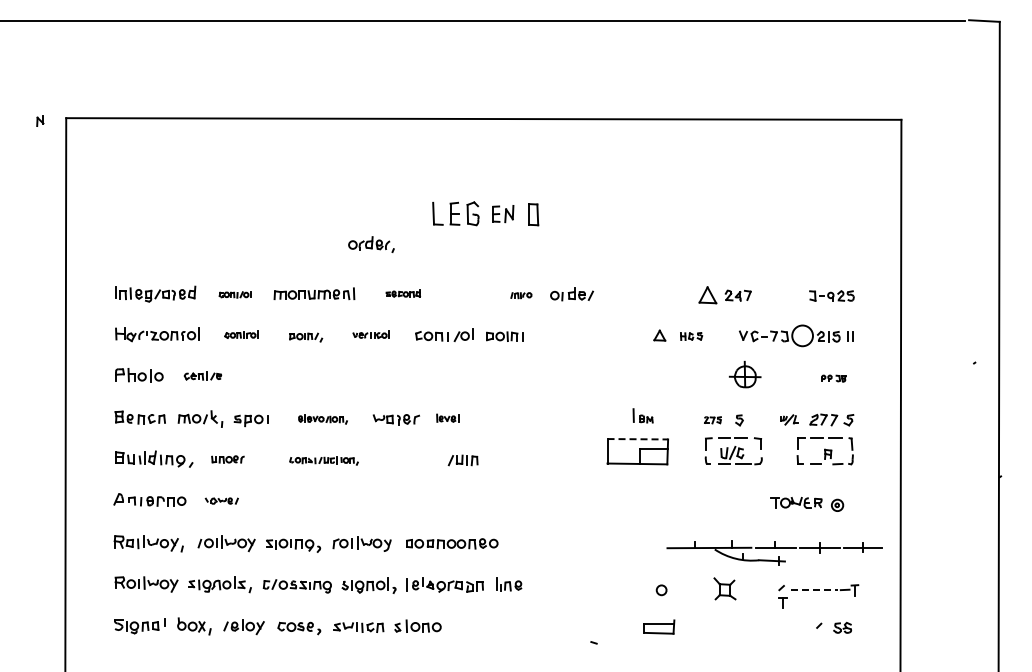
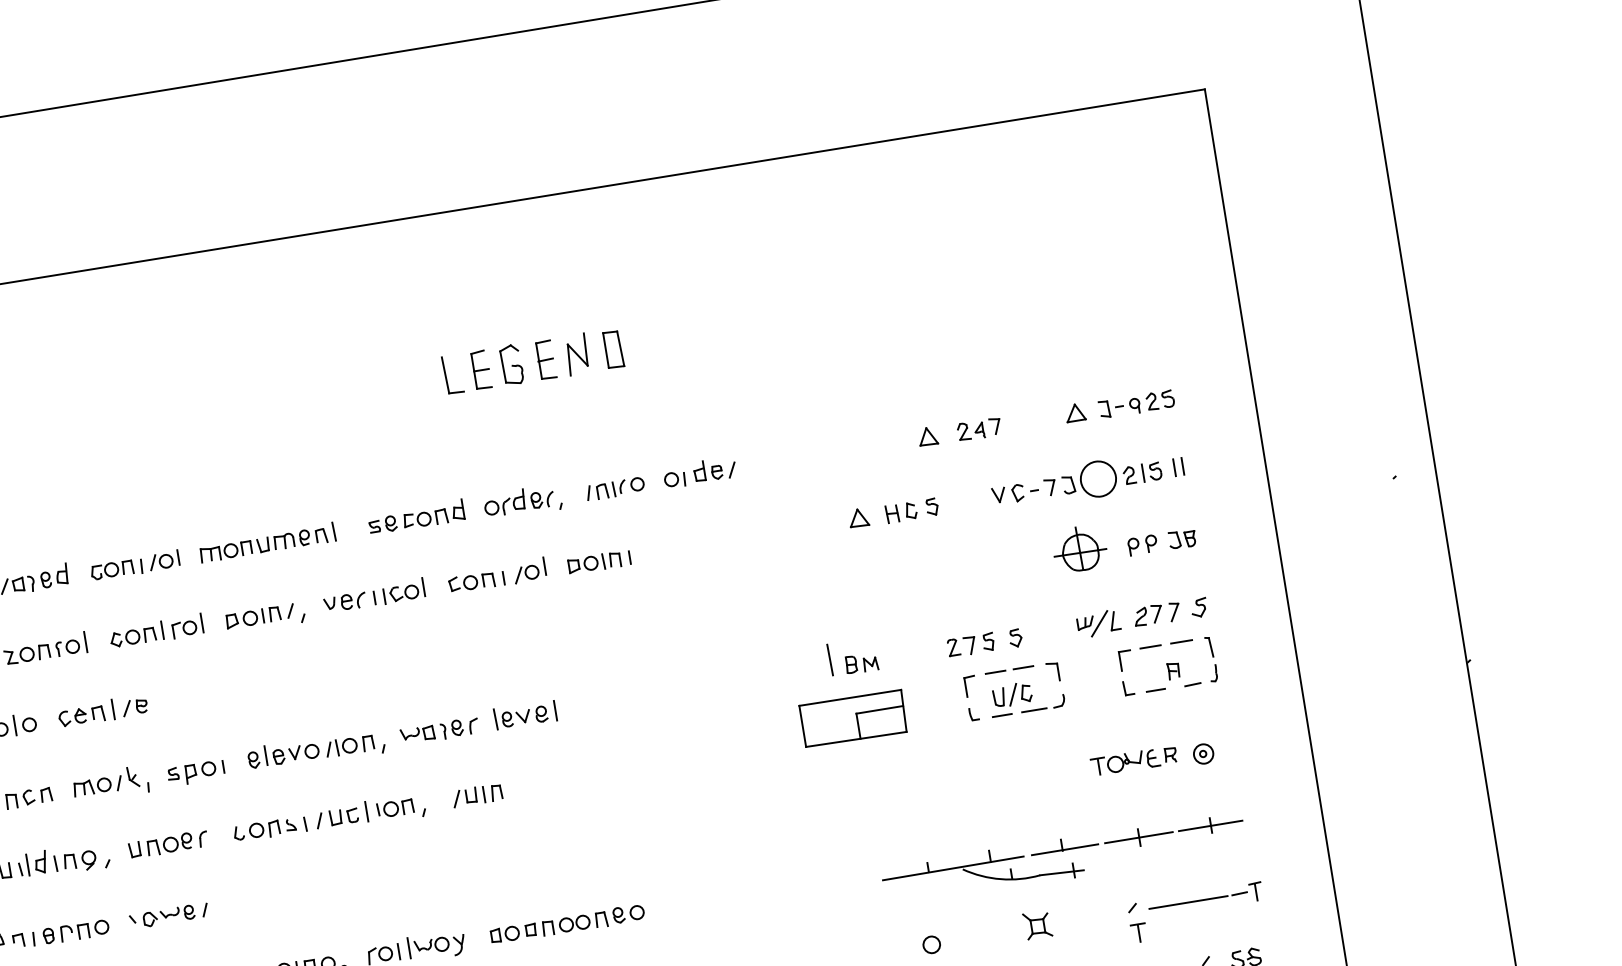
part: (502, 213) -> (561, 356), size x1.43
part: (371, 244) -> (522, 502), moved
part: (403, 293) -> (416, 517), size x1.67
part: (234, 294) -> (133, 565), size x1.67
part: (707, 294) -> (927, 435), size x0.62
part: (795, 294) -> (1075, 411), added
part: (521, 295) -> (615, 488), size x1.67
part: (241, 334) -> (156, 630), size x1.67
part: (370, 334) -> (372, 595), size x1.67
part: (691, 336) -> (912, 510), size x1.43
part: (305, 337) -> (264, 618), size x1.43
part: (745, 374) -> (1080, 548), moved
part: (202, 375) -> (102, 710), size x1.43
part: (833, 378) -> (1161, 542), size x1.67
part: (642, 415) -> (851, 656), size x1.43
part: (447, 418) -> (525, 715), size x1.67
part: (322, 419) -> (315, 751), size x1.67
part: (788, 419) -> (1097, 623), size x1.43
part: (712, 420) -> (970, 645), size x1.67
line: (638, 439) -> (851, 698), dashed -> solid
part: (227, 459) -> (167, 844), size x1.43
part: (323, 460) -> (328, 819), size x1.67
part: (462, 460) -> (476, 795), moved
part: (221, 501) -> (168, 916), size x1.43
part: (774, 552) -> (1063, 858), moved
part: (724, 588) -> (1036, 924), size x0.71
line: (815, 590) -> (1190, 902), dashed -> solid

